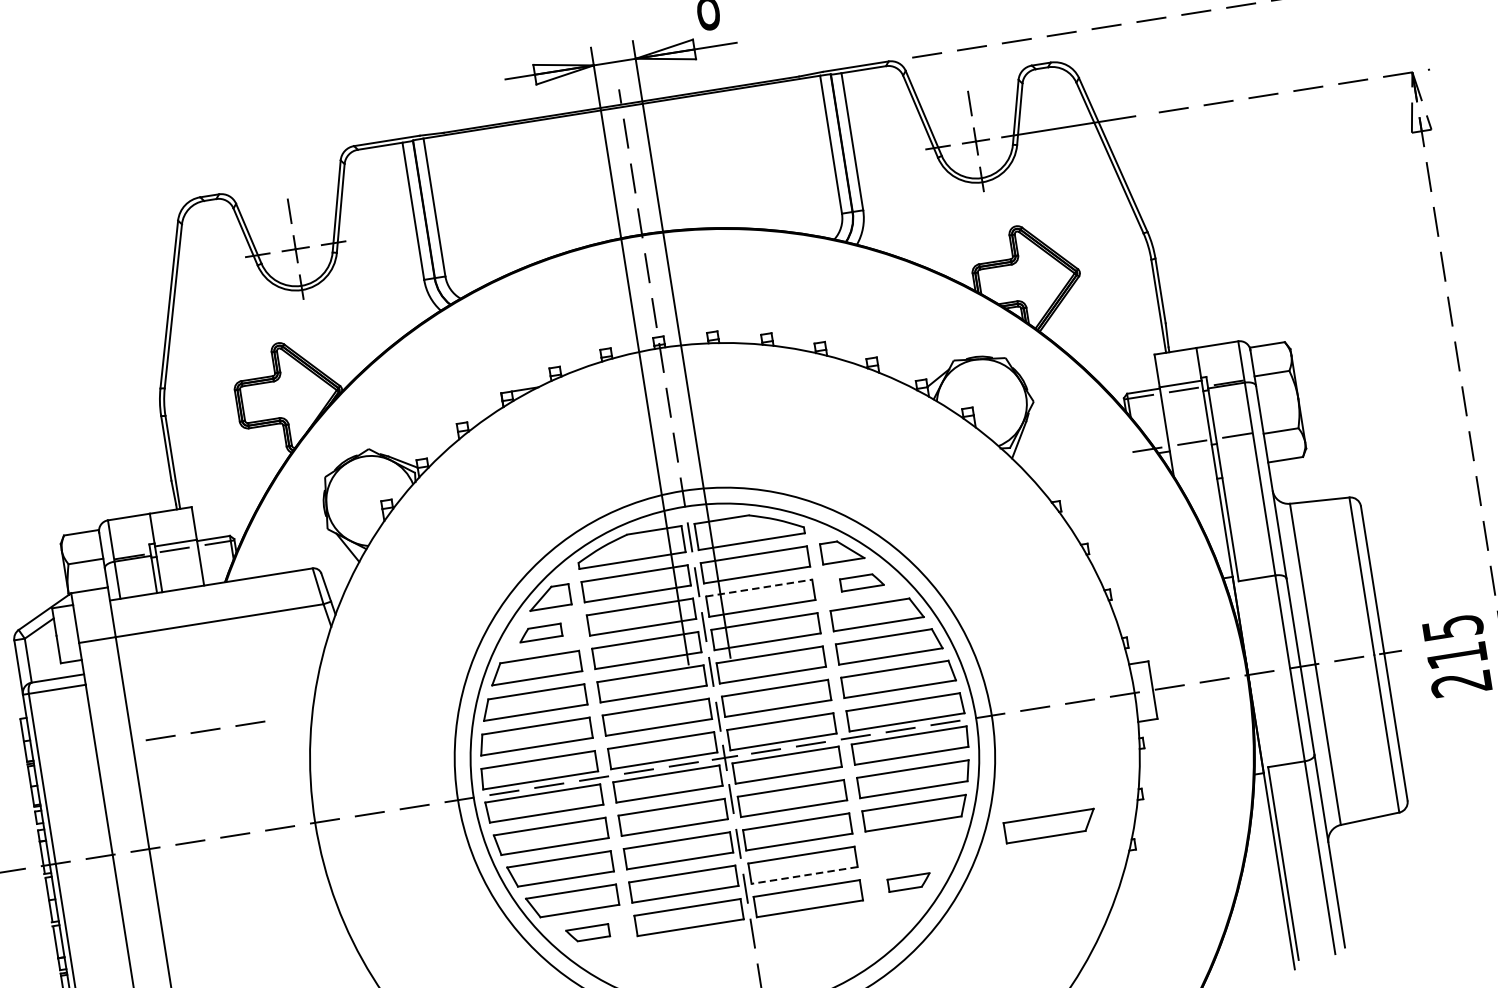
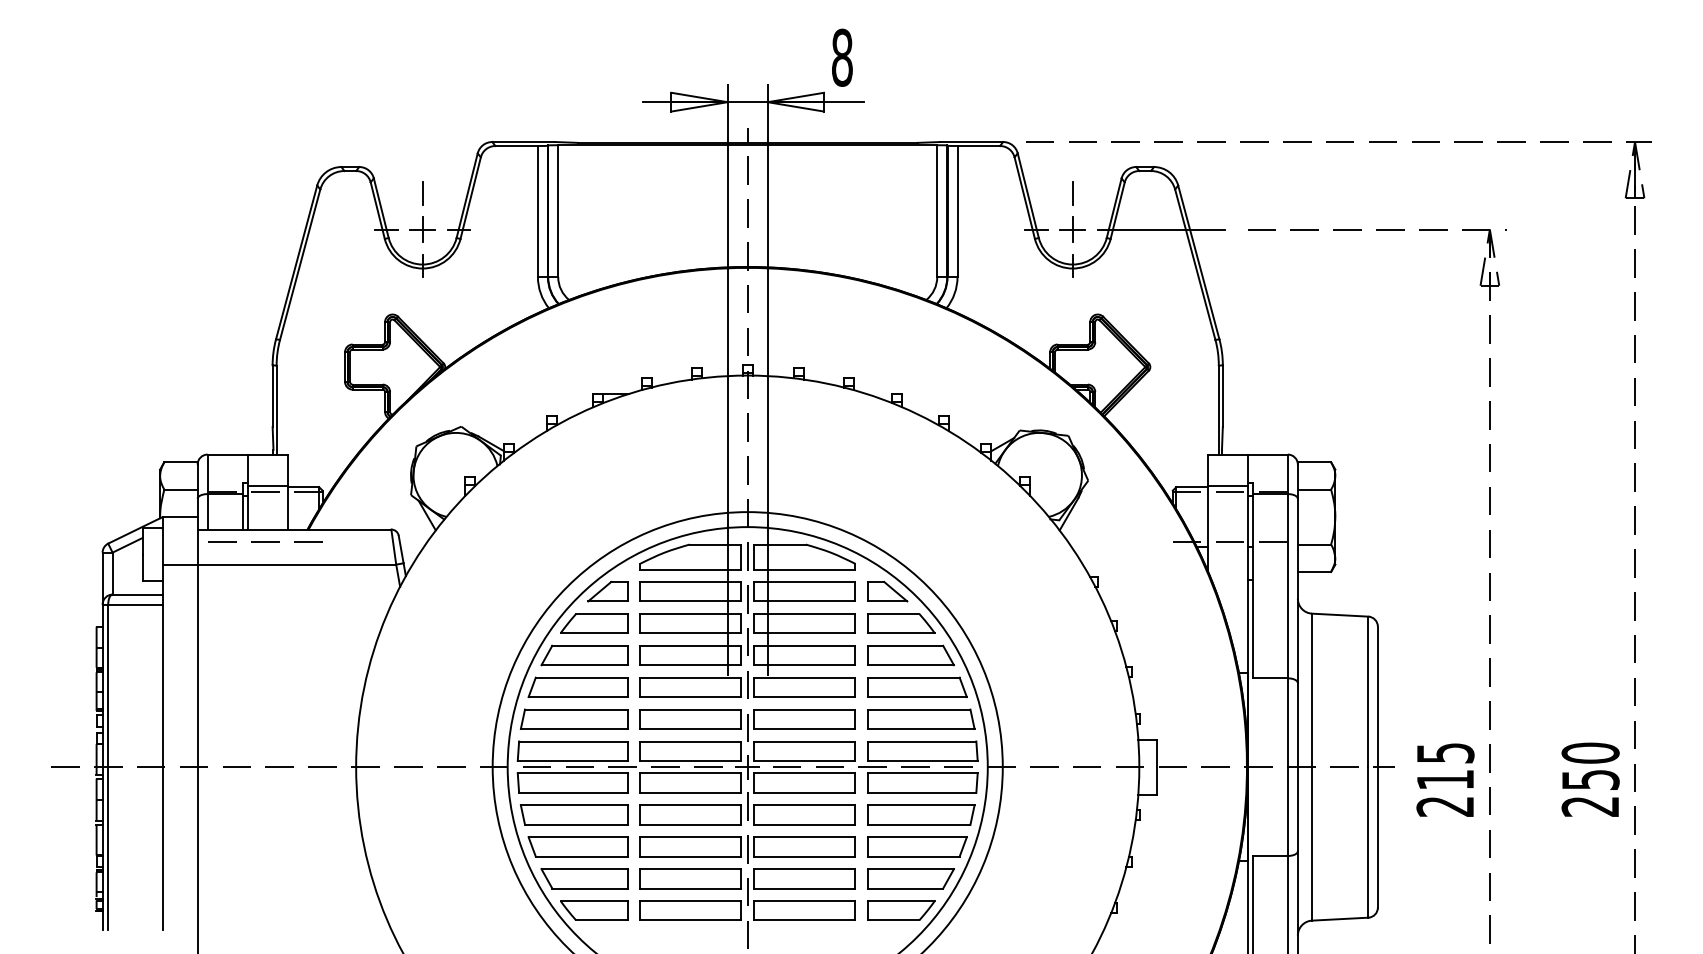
part: (862, 582) -> (901, 623), size x1.67
line: (758, 587) -> (804, 613), dashed -> solid
part: (540, 632) -> (594, 623), size x1.67
line: (205, 730) -> (265, 541), moved
part: (1049, 825) -> (910, 878), moved
line: (804, 875) -> (804, 888), dashed -> solid
part: (909, 882) -> (901, 910), size x1.67
part: (588, 933) -> (594, 910), size x1.67

